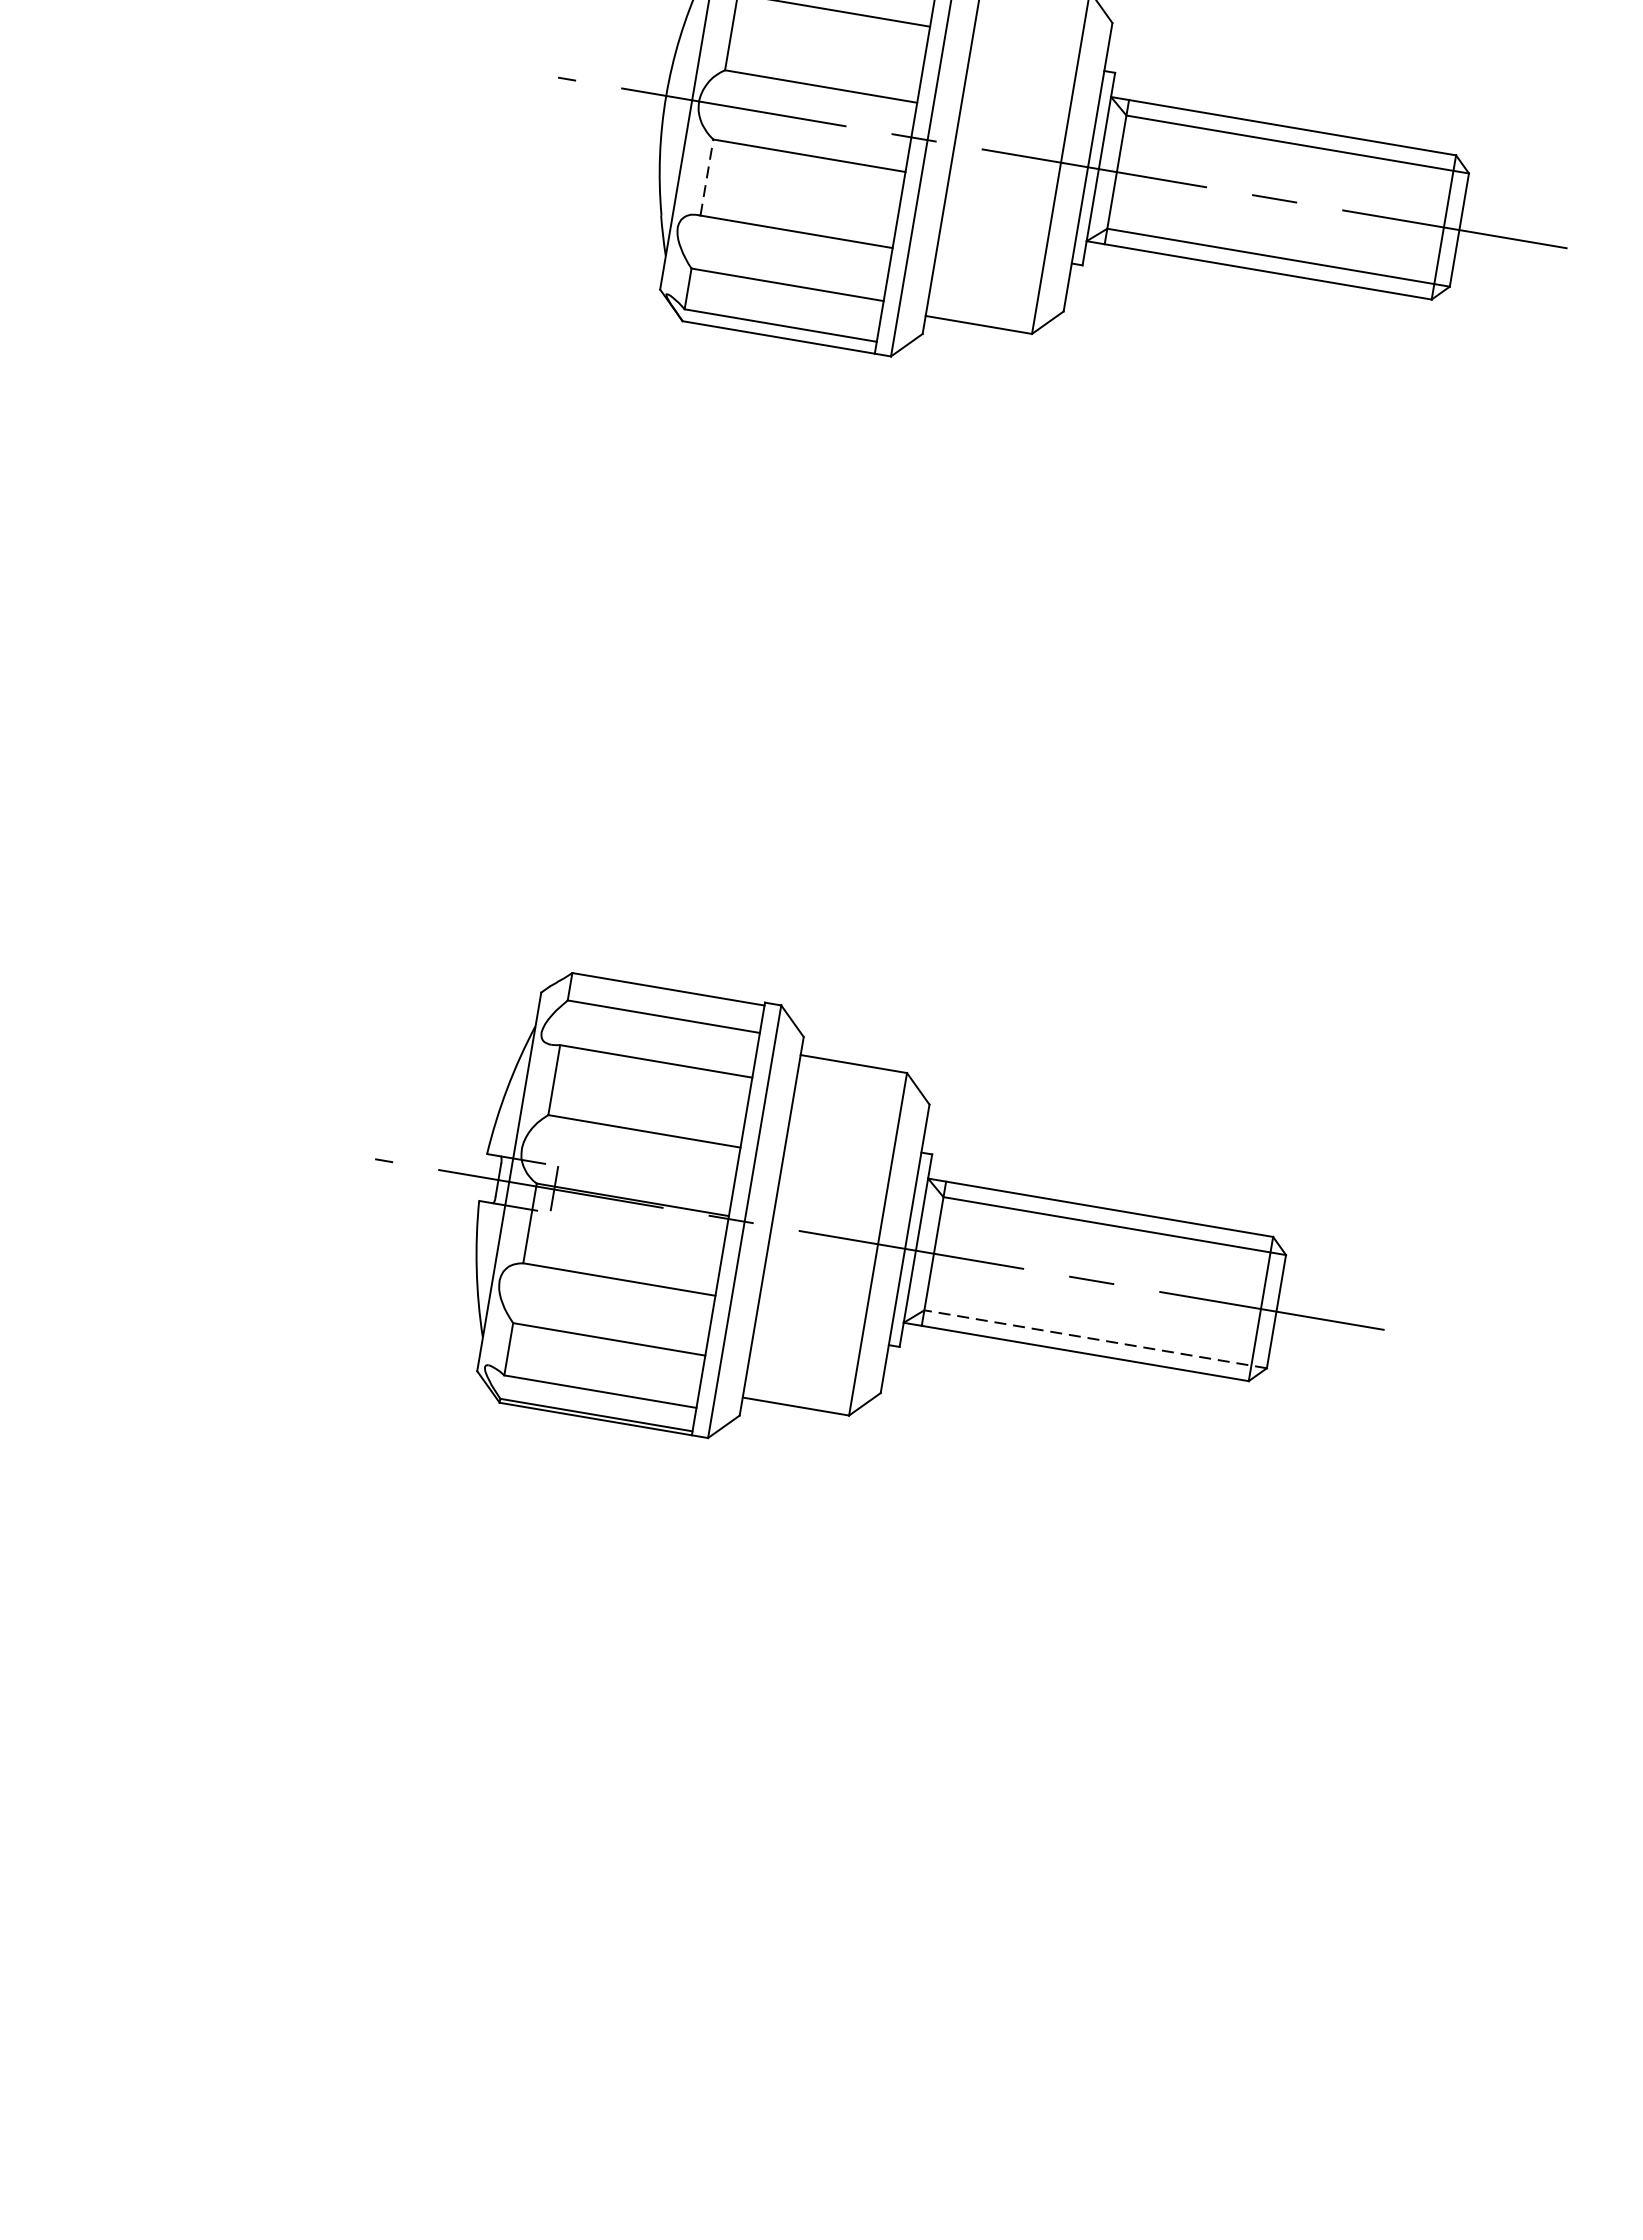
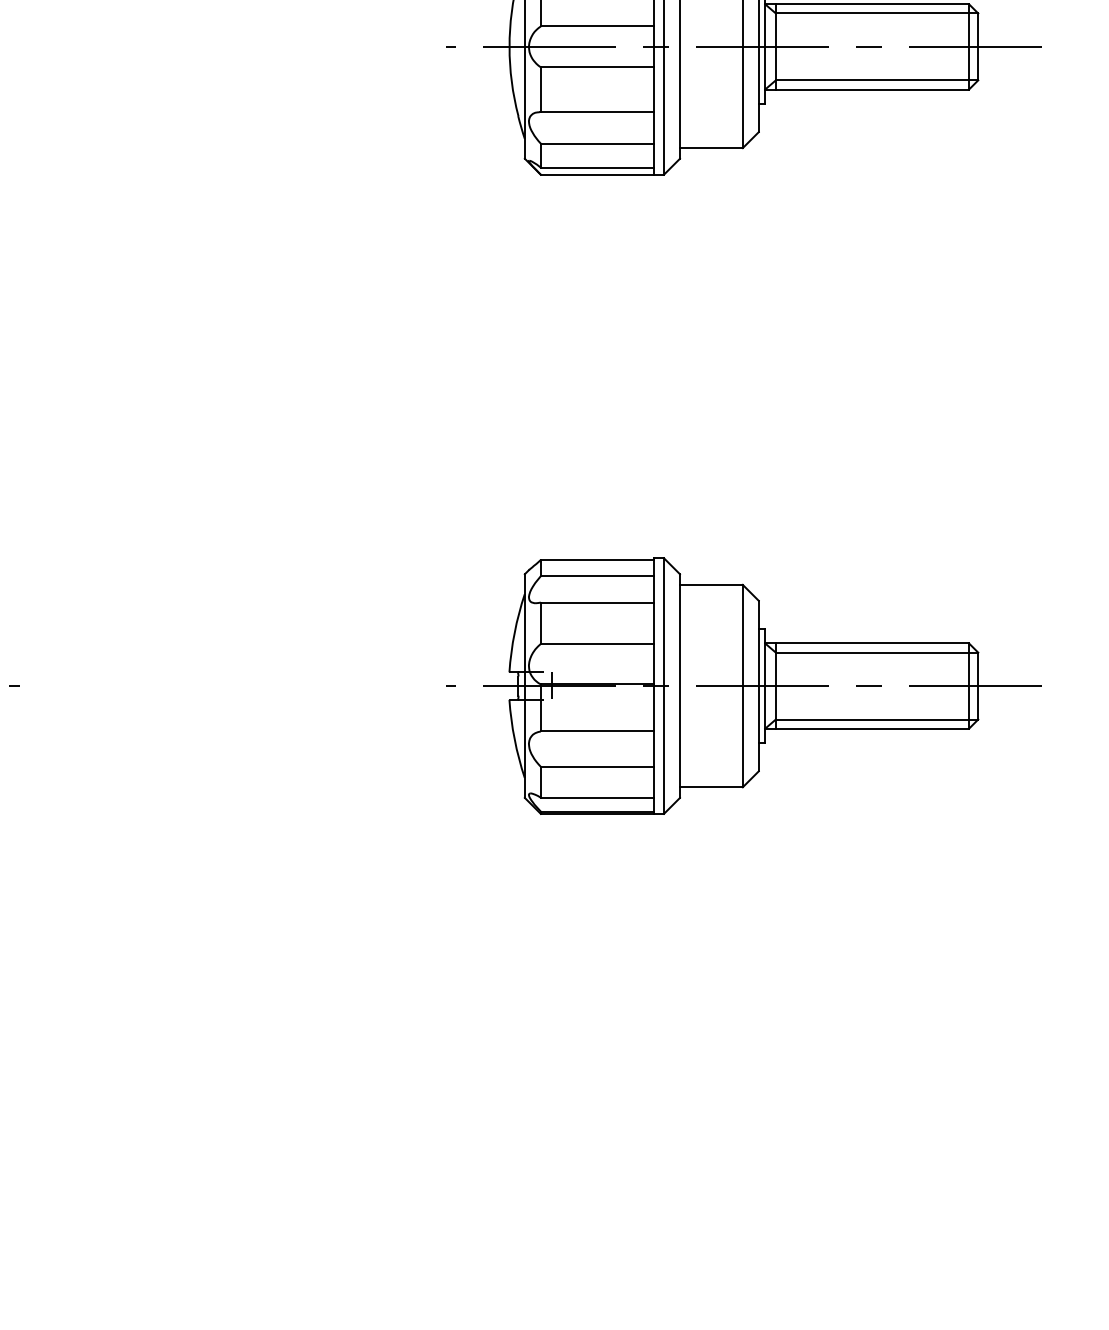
line: (706, 176) -> (540, 89), dashed -> solid
line: (1094, 1339) -> (876, 719), dashed -> solid

